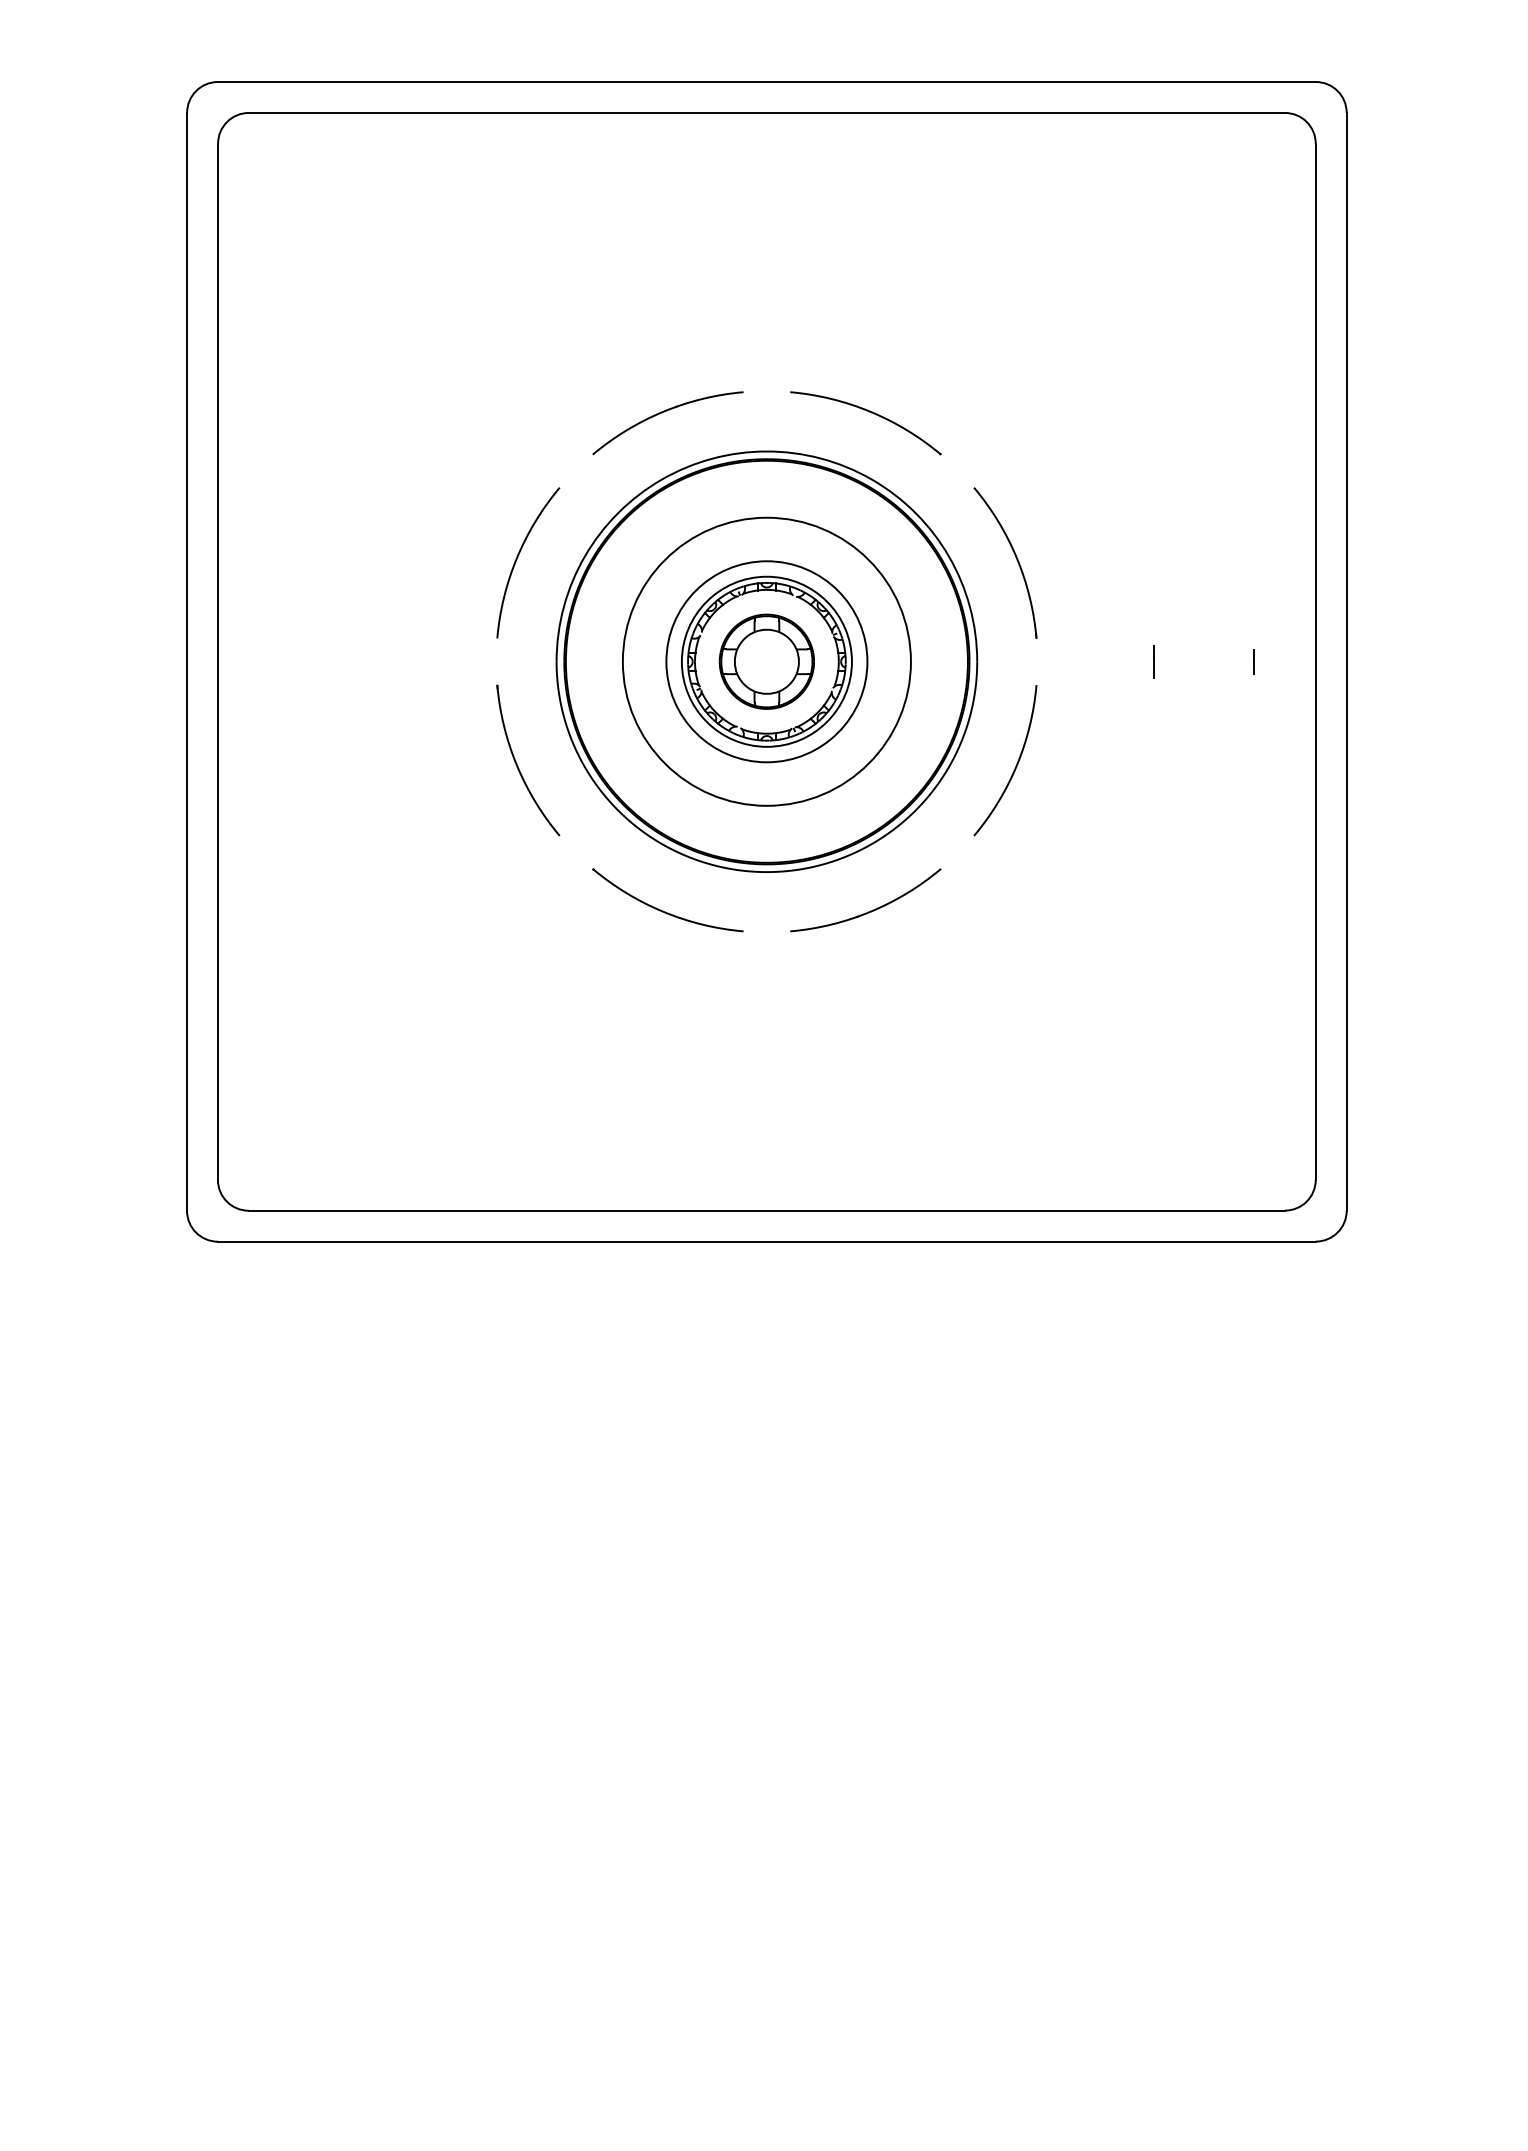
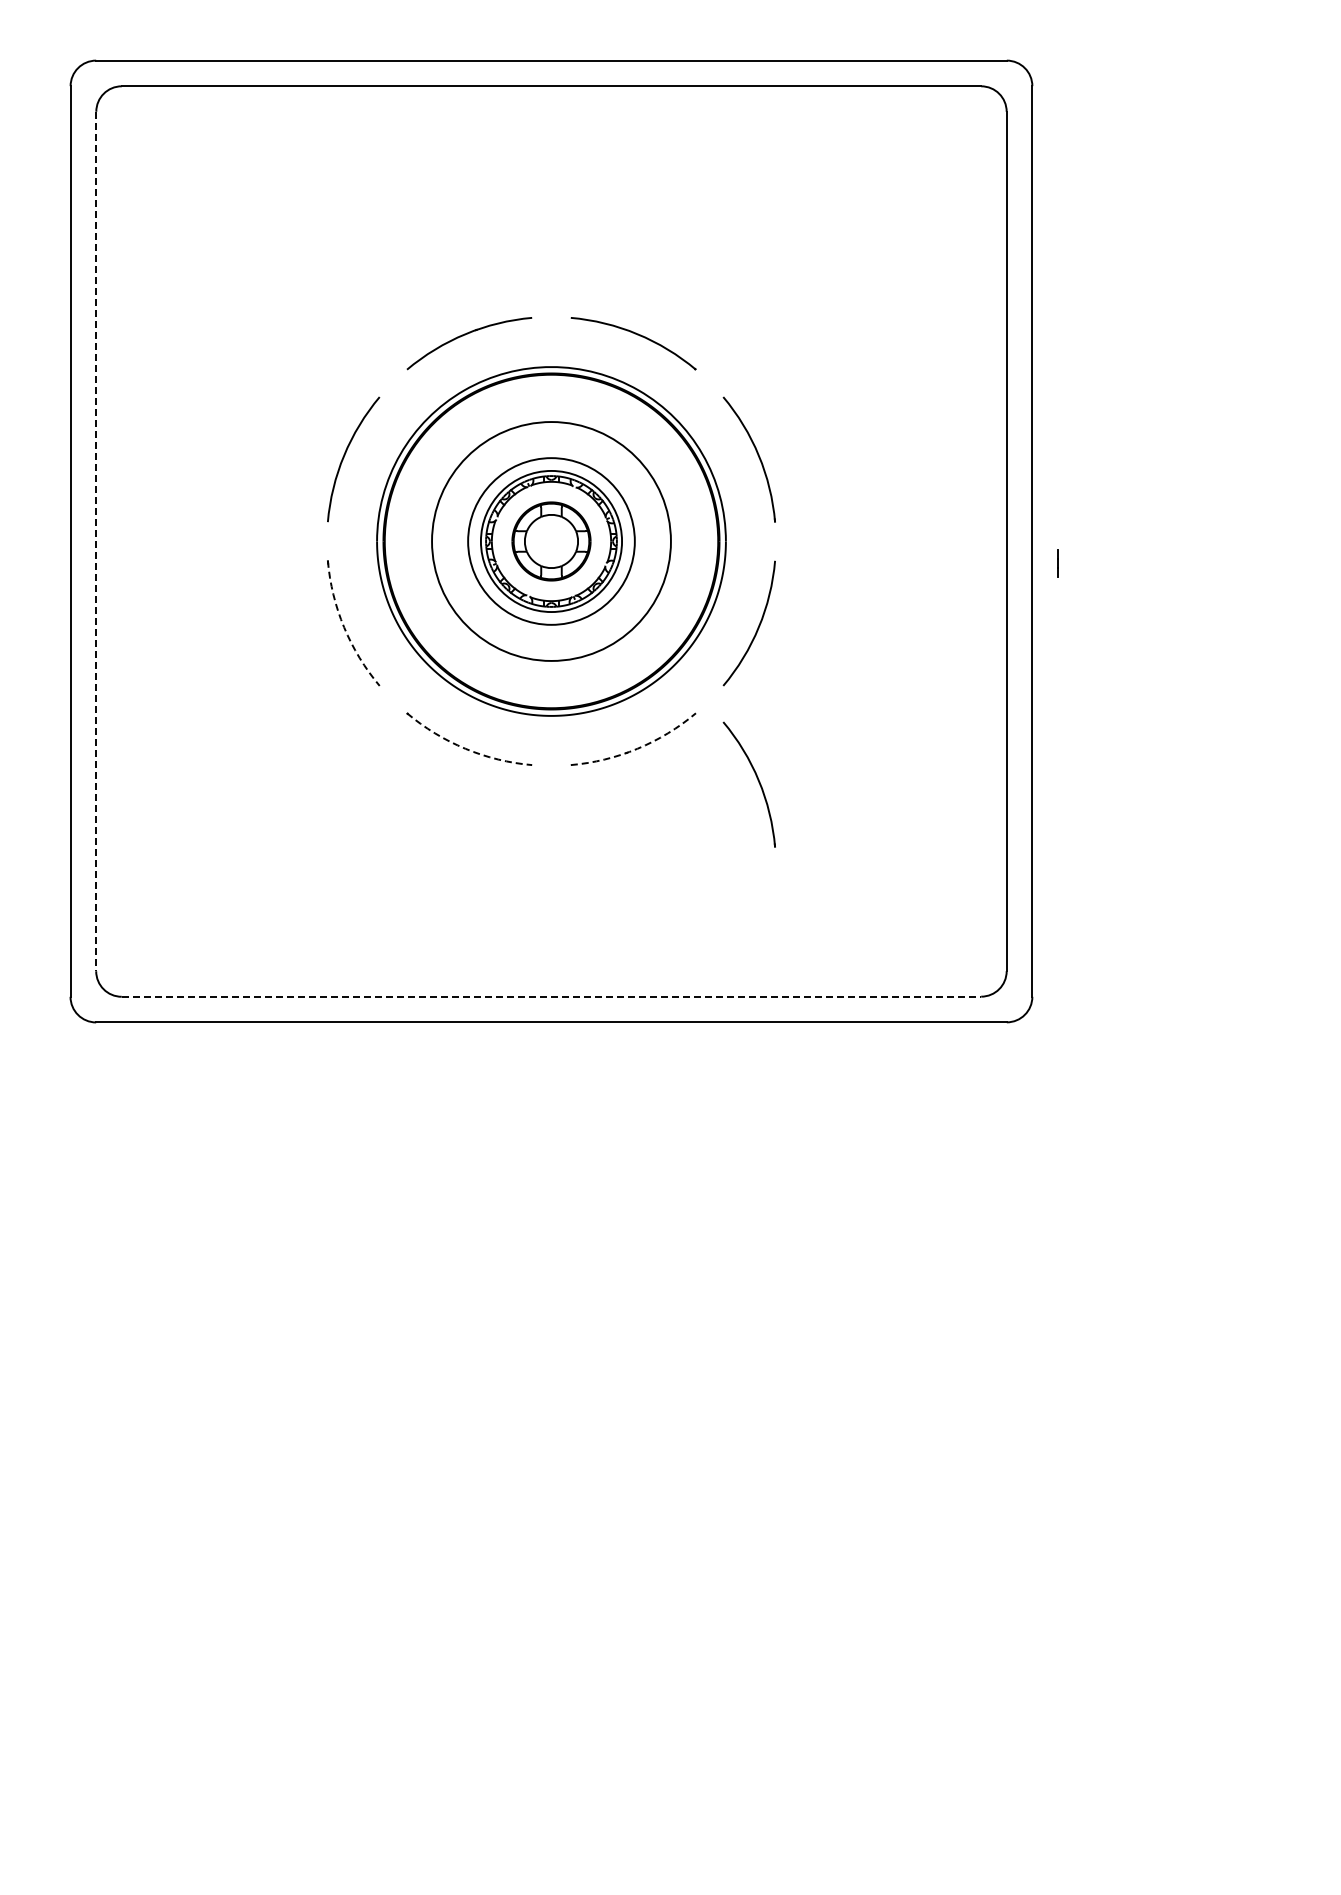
line: (218, 661) -> (96, 541), solid -> dashed
line: (1152, 661) -> (1057, 563), moved
line: (1254, 661) -> (955, 541), removed
arc: (517, 765) -> (344, 627), solid -> dashed
arc: (663, 911) -> (465, 748), solid -> dashed
arc: (870, 911) -> (637, 748), solid -> dashed
part: (1015, 949) -> (757, 780), added
line: (766, 1210) -> (551, 996), solid -> dashed

